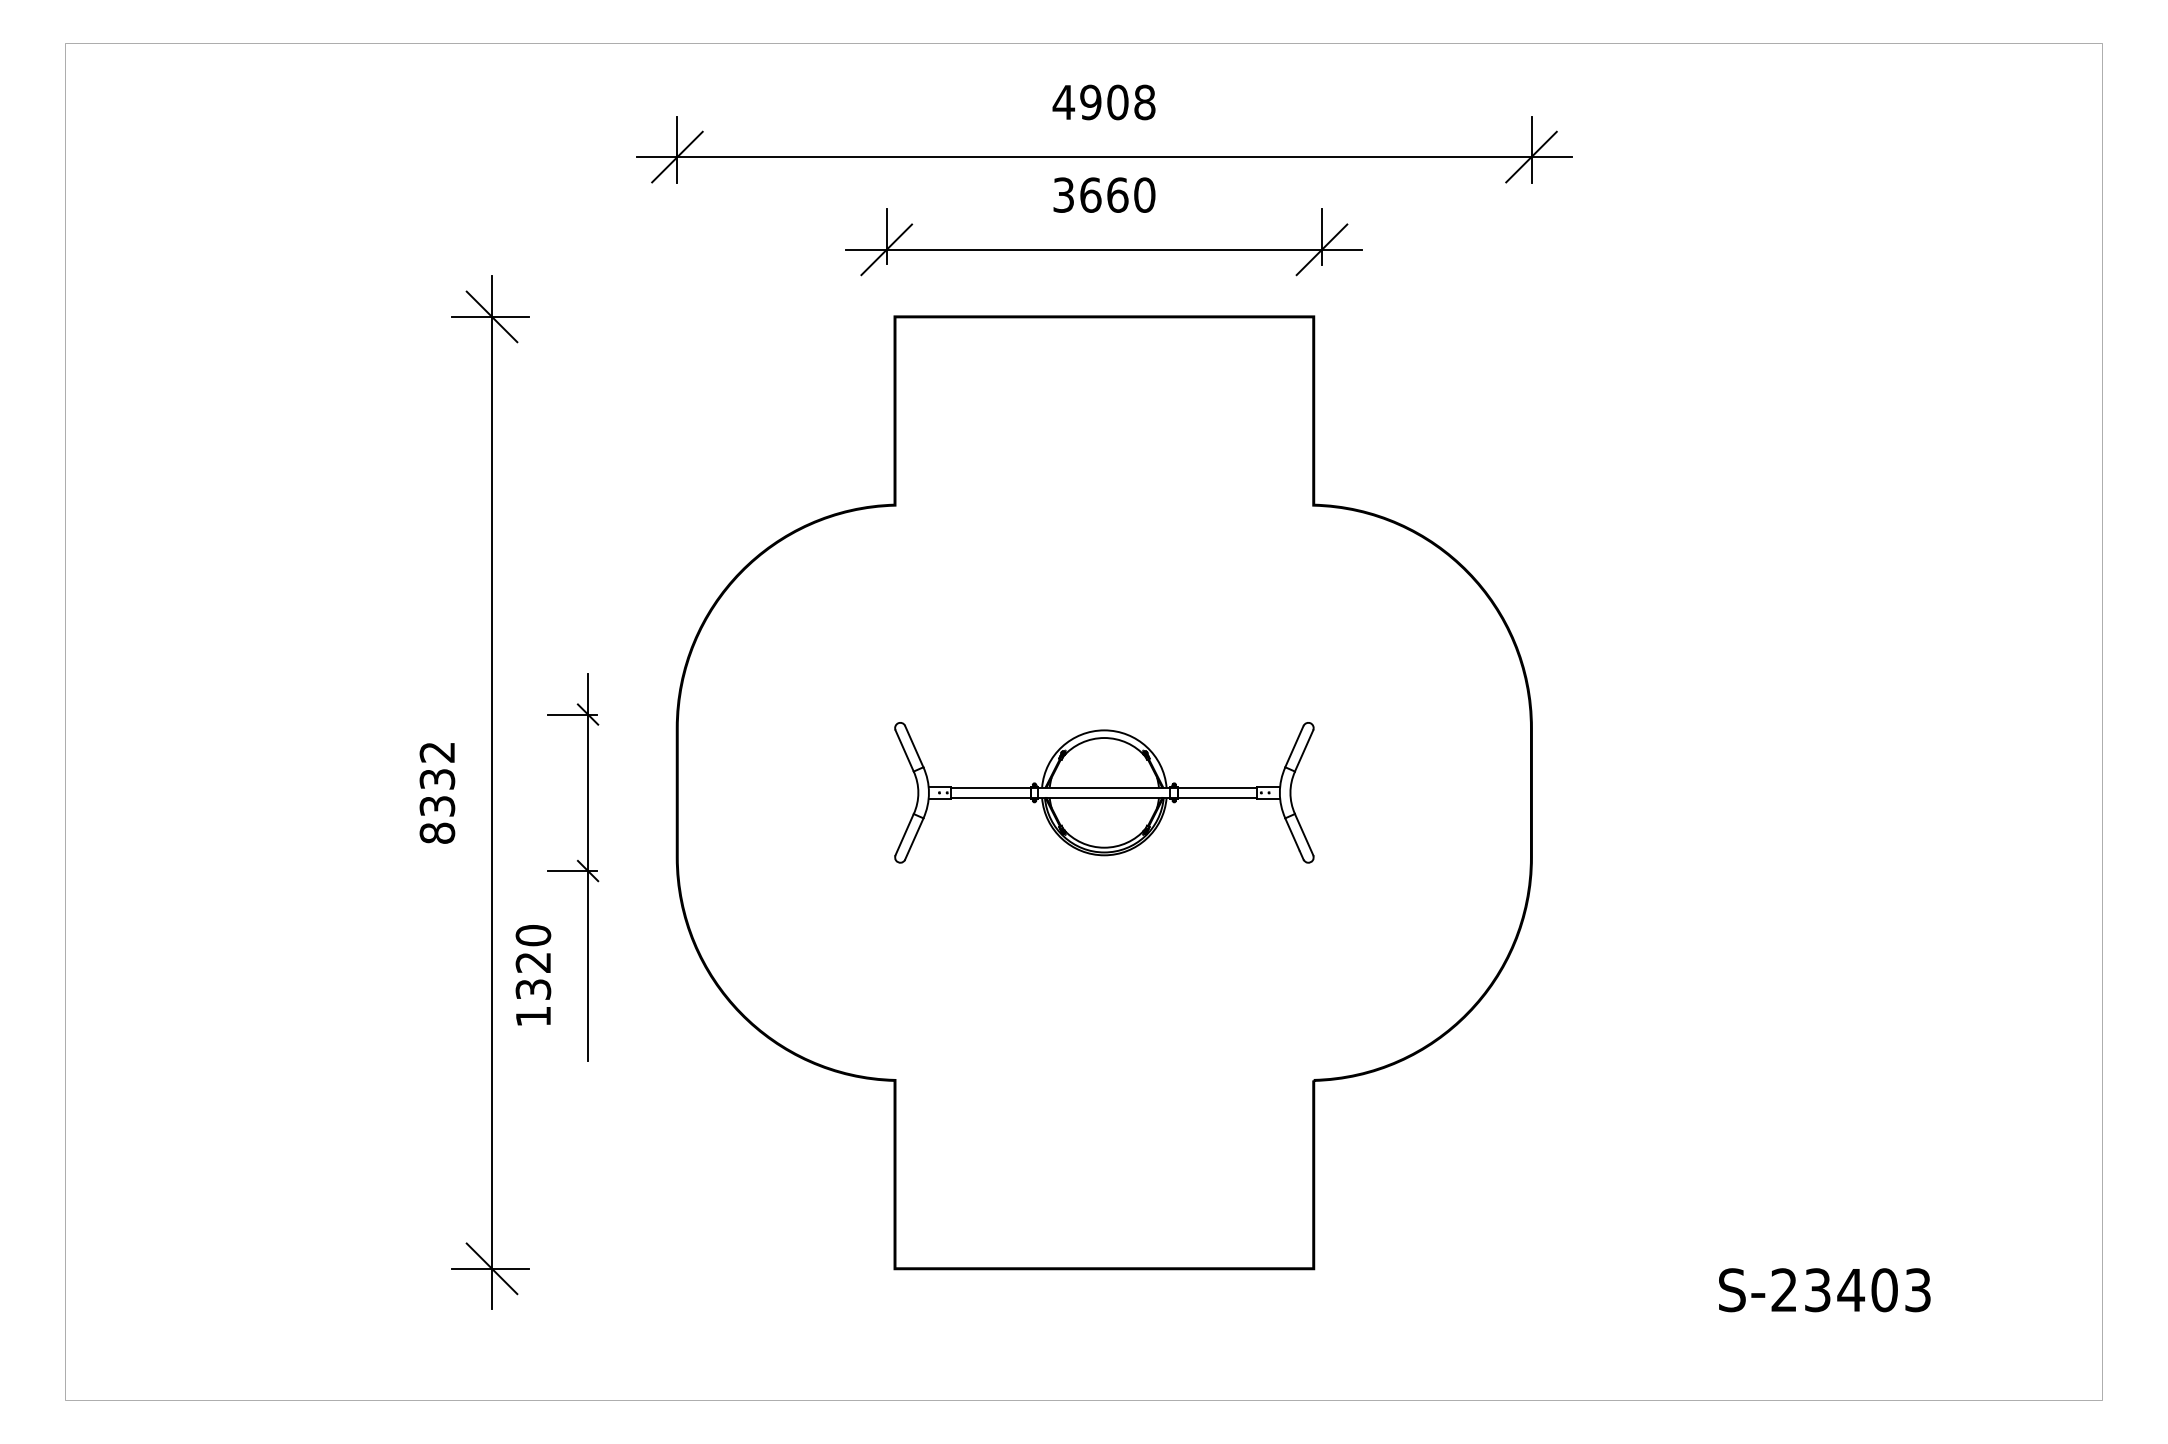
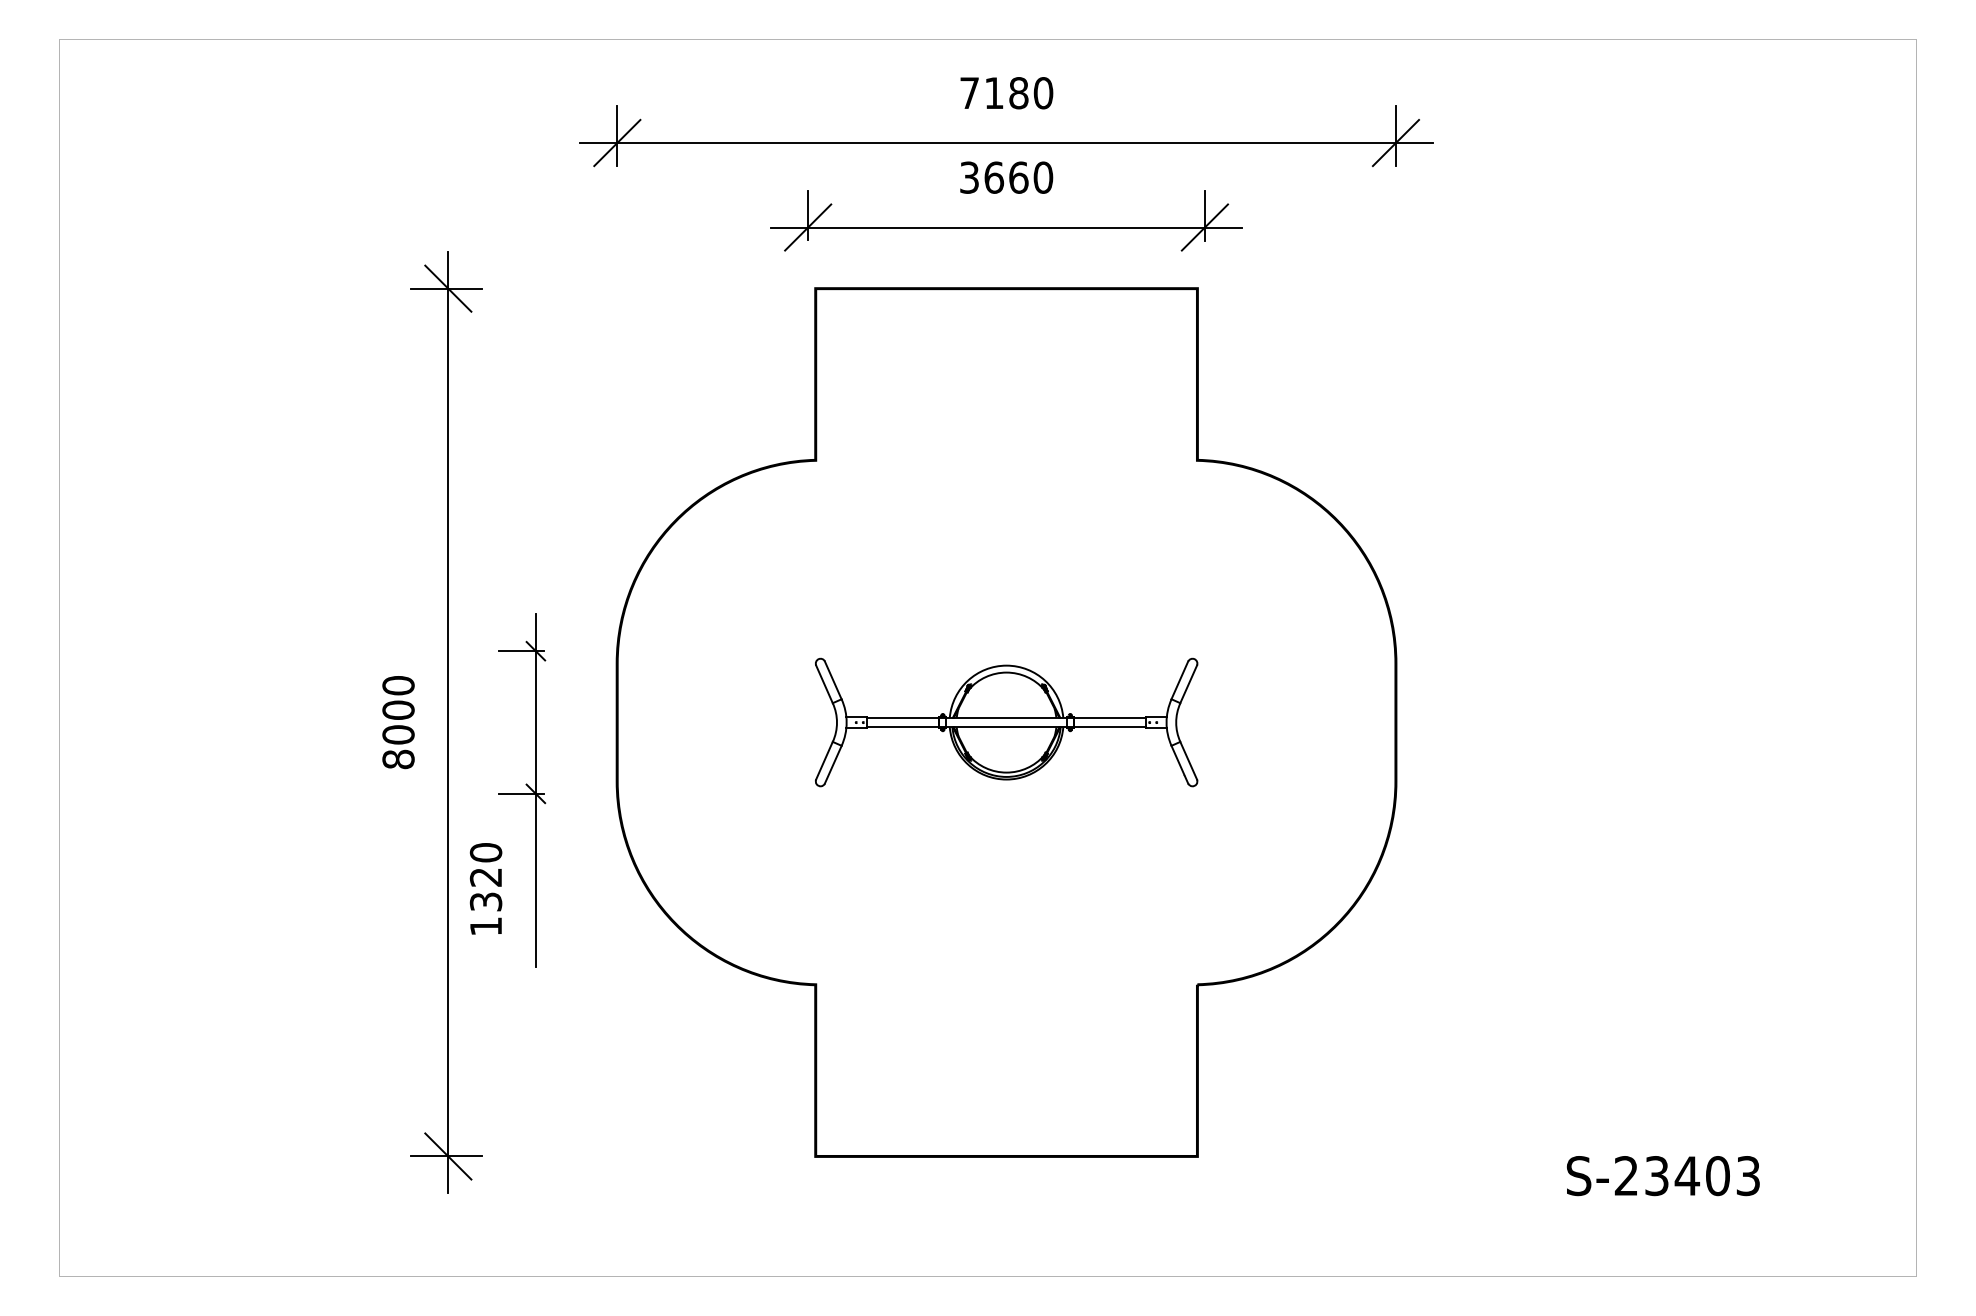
text: (1104, 102) -> (1006, 93), 4908 -> 7180
text: (437, 779) -> (398, 710), 8332 -> 8000

